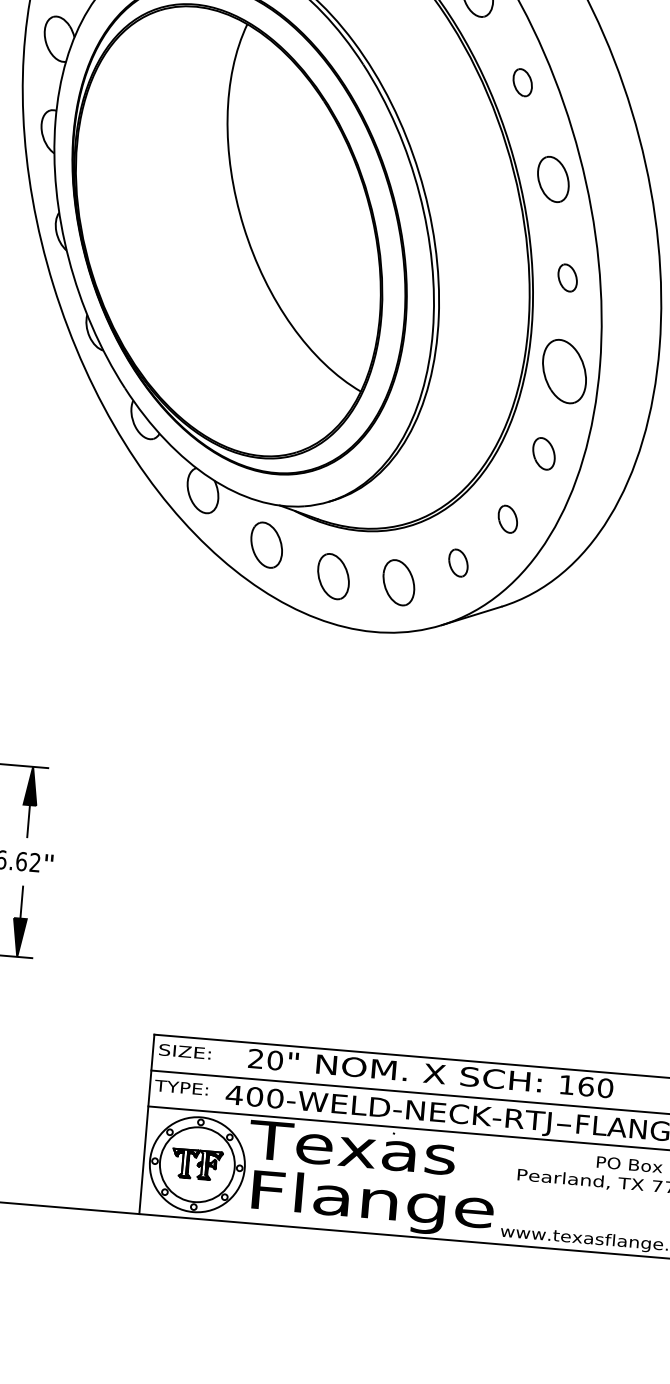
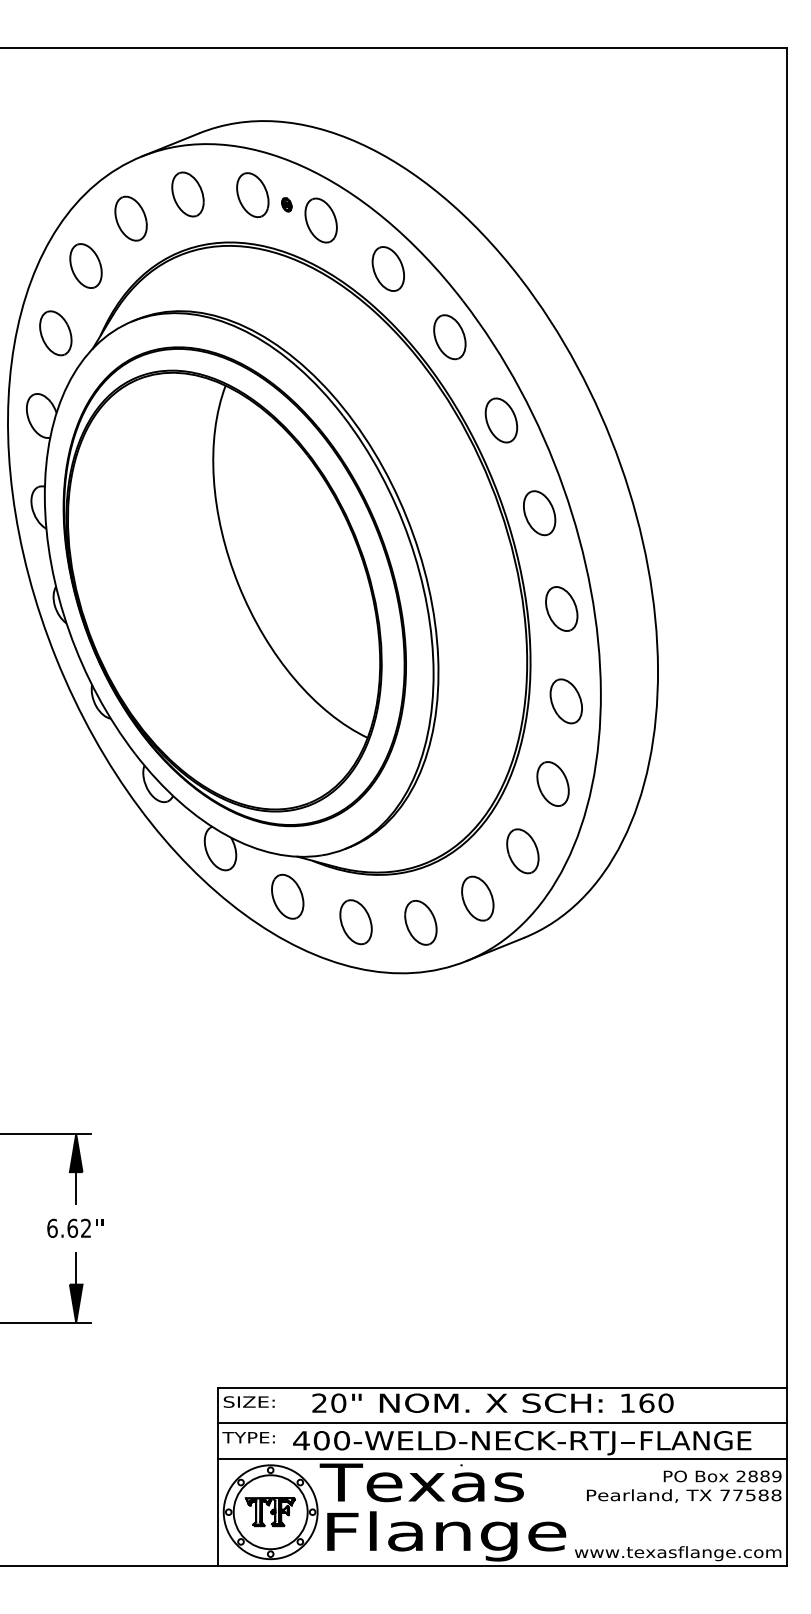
part: (522, 82) -> (501, 420), size x1.67
part: (567, 277) -> (561, 608), size x1.67
part: (563, 371) -> (565, 701), size x0.71
part: (543, 453) -> (552, 783), size x1.43
part: (507, 519) -> (522, 851), size x1.67
part: (458, 562) -> (477, 898), size x1.67

